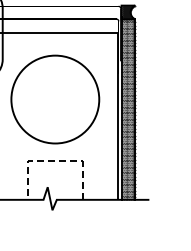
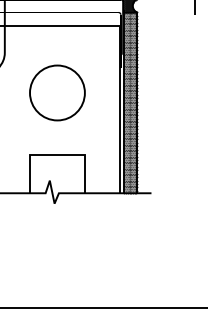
circle: (55, 99) -> (57, 92), size x0.62
line: (54, 161) -> (56, 154), dashed -> solid

